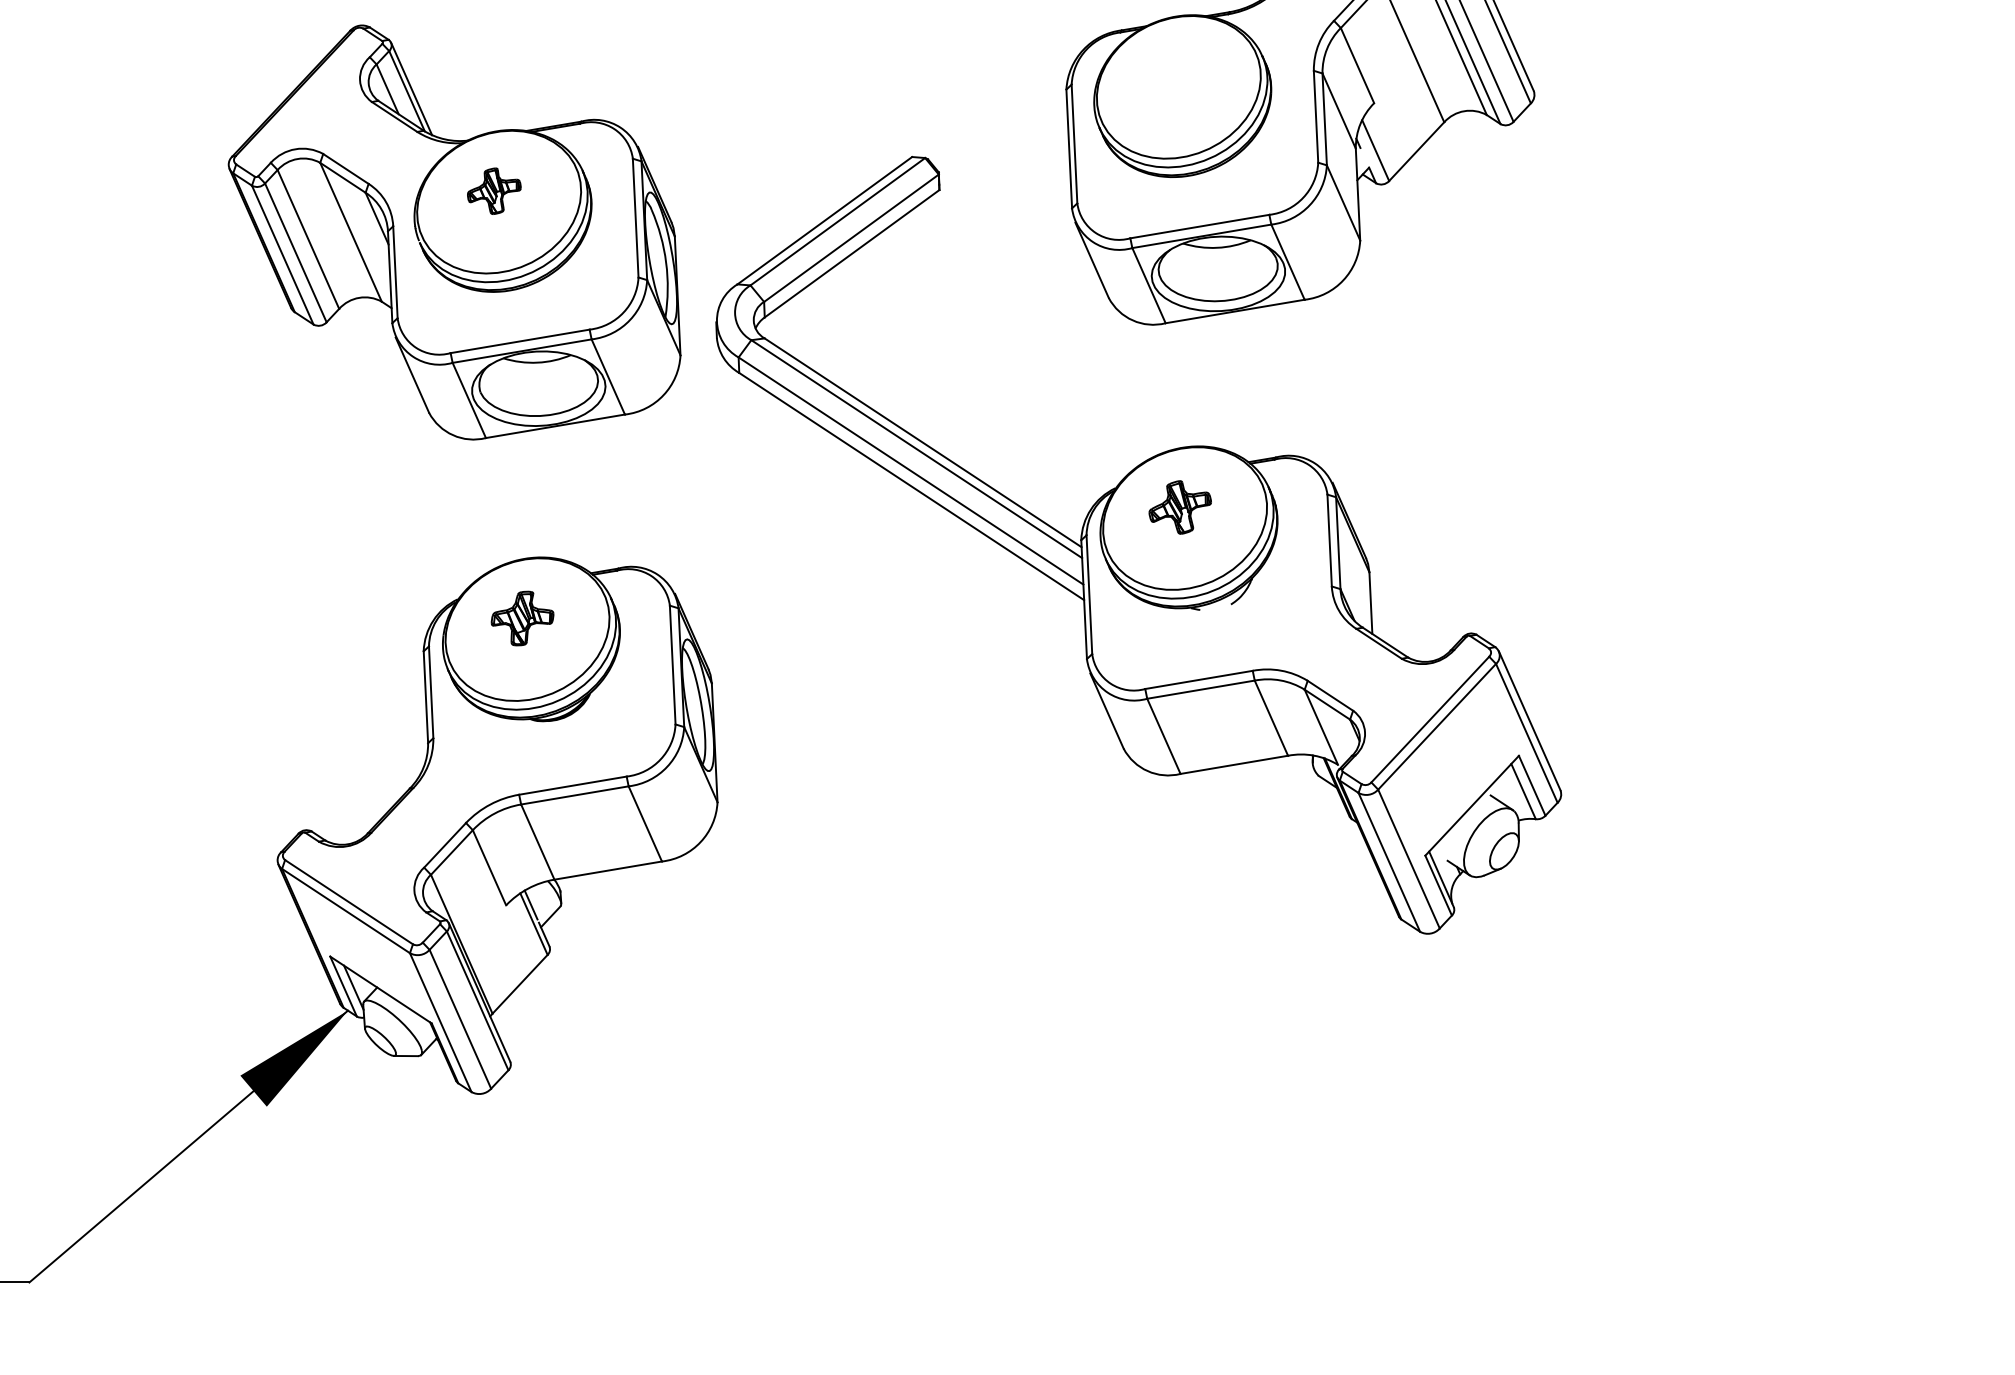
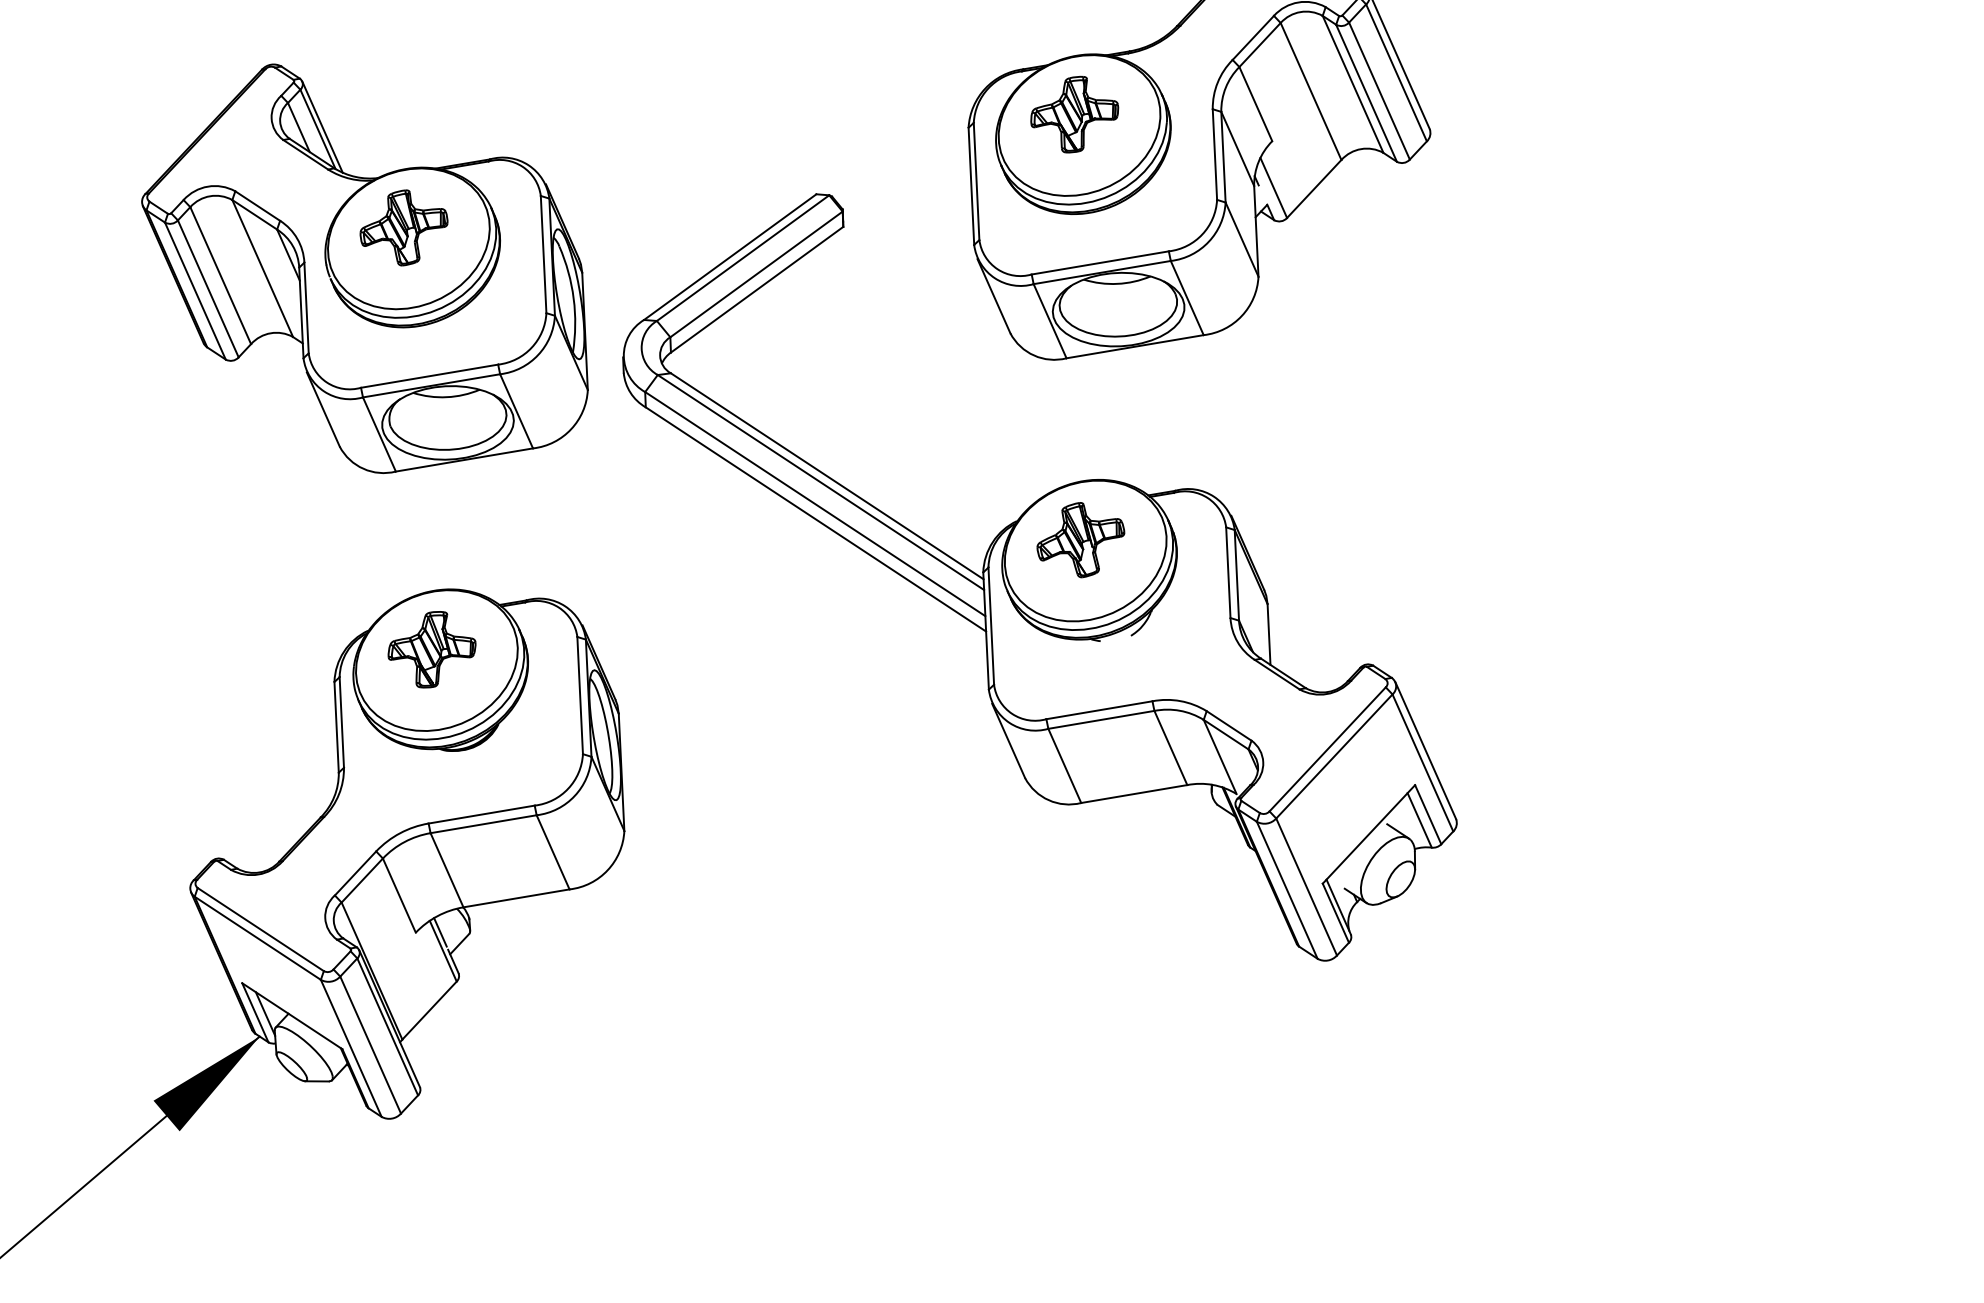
part: (1173, 76) -> (1074, 114), added
part: (494, 191) -> (404, 228), size x1.67
part: (1180, 507) -> (1081, 540), size x1.43
part: (522, 618) -> (431, 649), size x1.43

